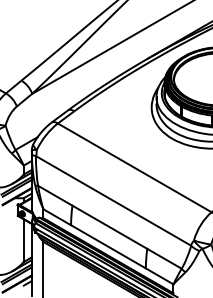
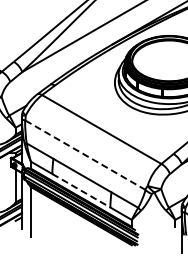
line: (113, 201) -> (85, 155), solid -> dashed
line: (108, 246) -> (81, 190), solid -> dashed

